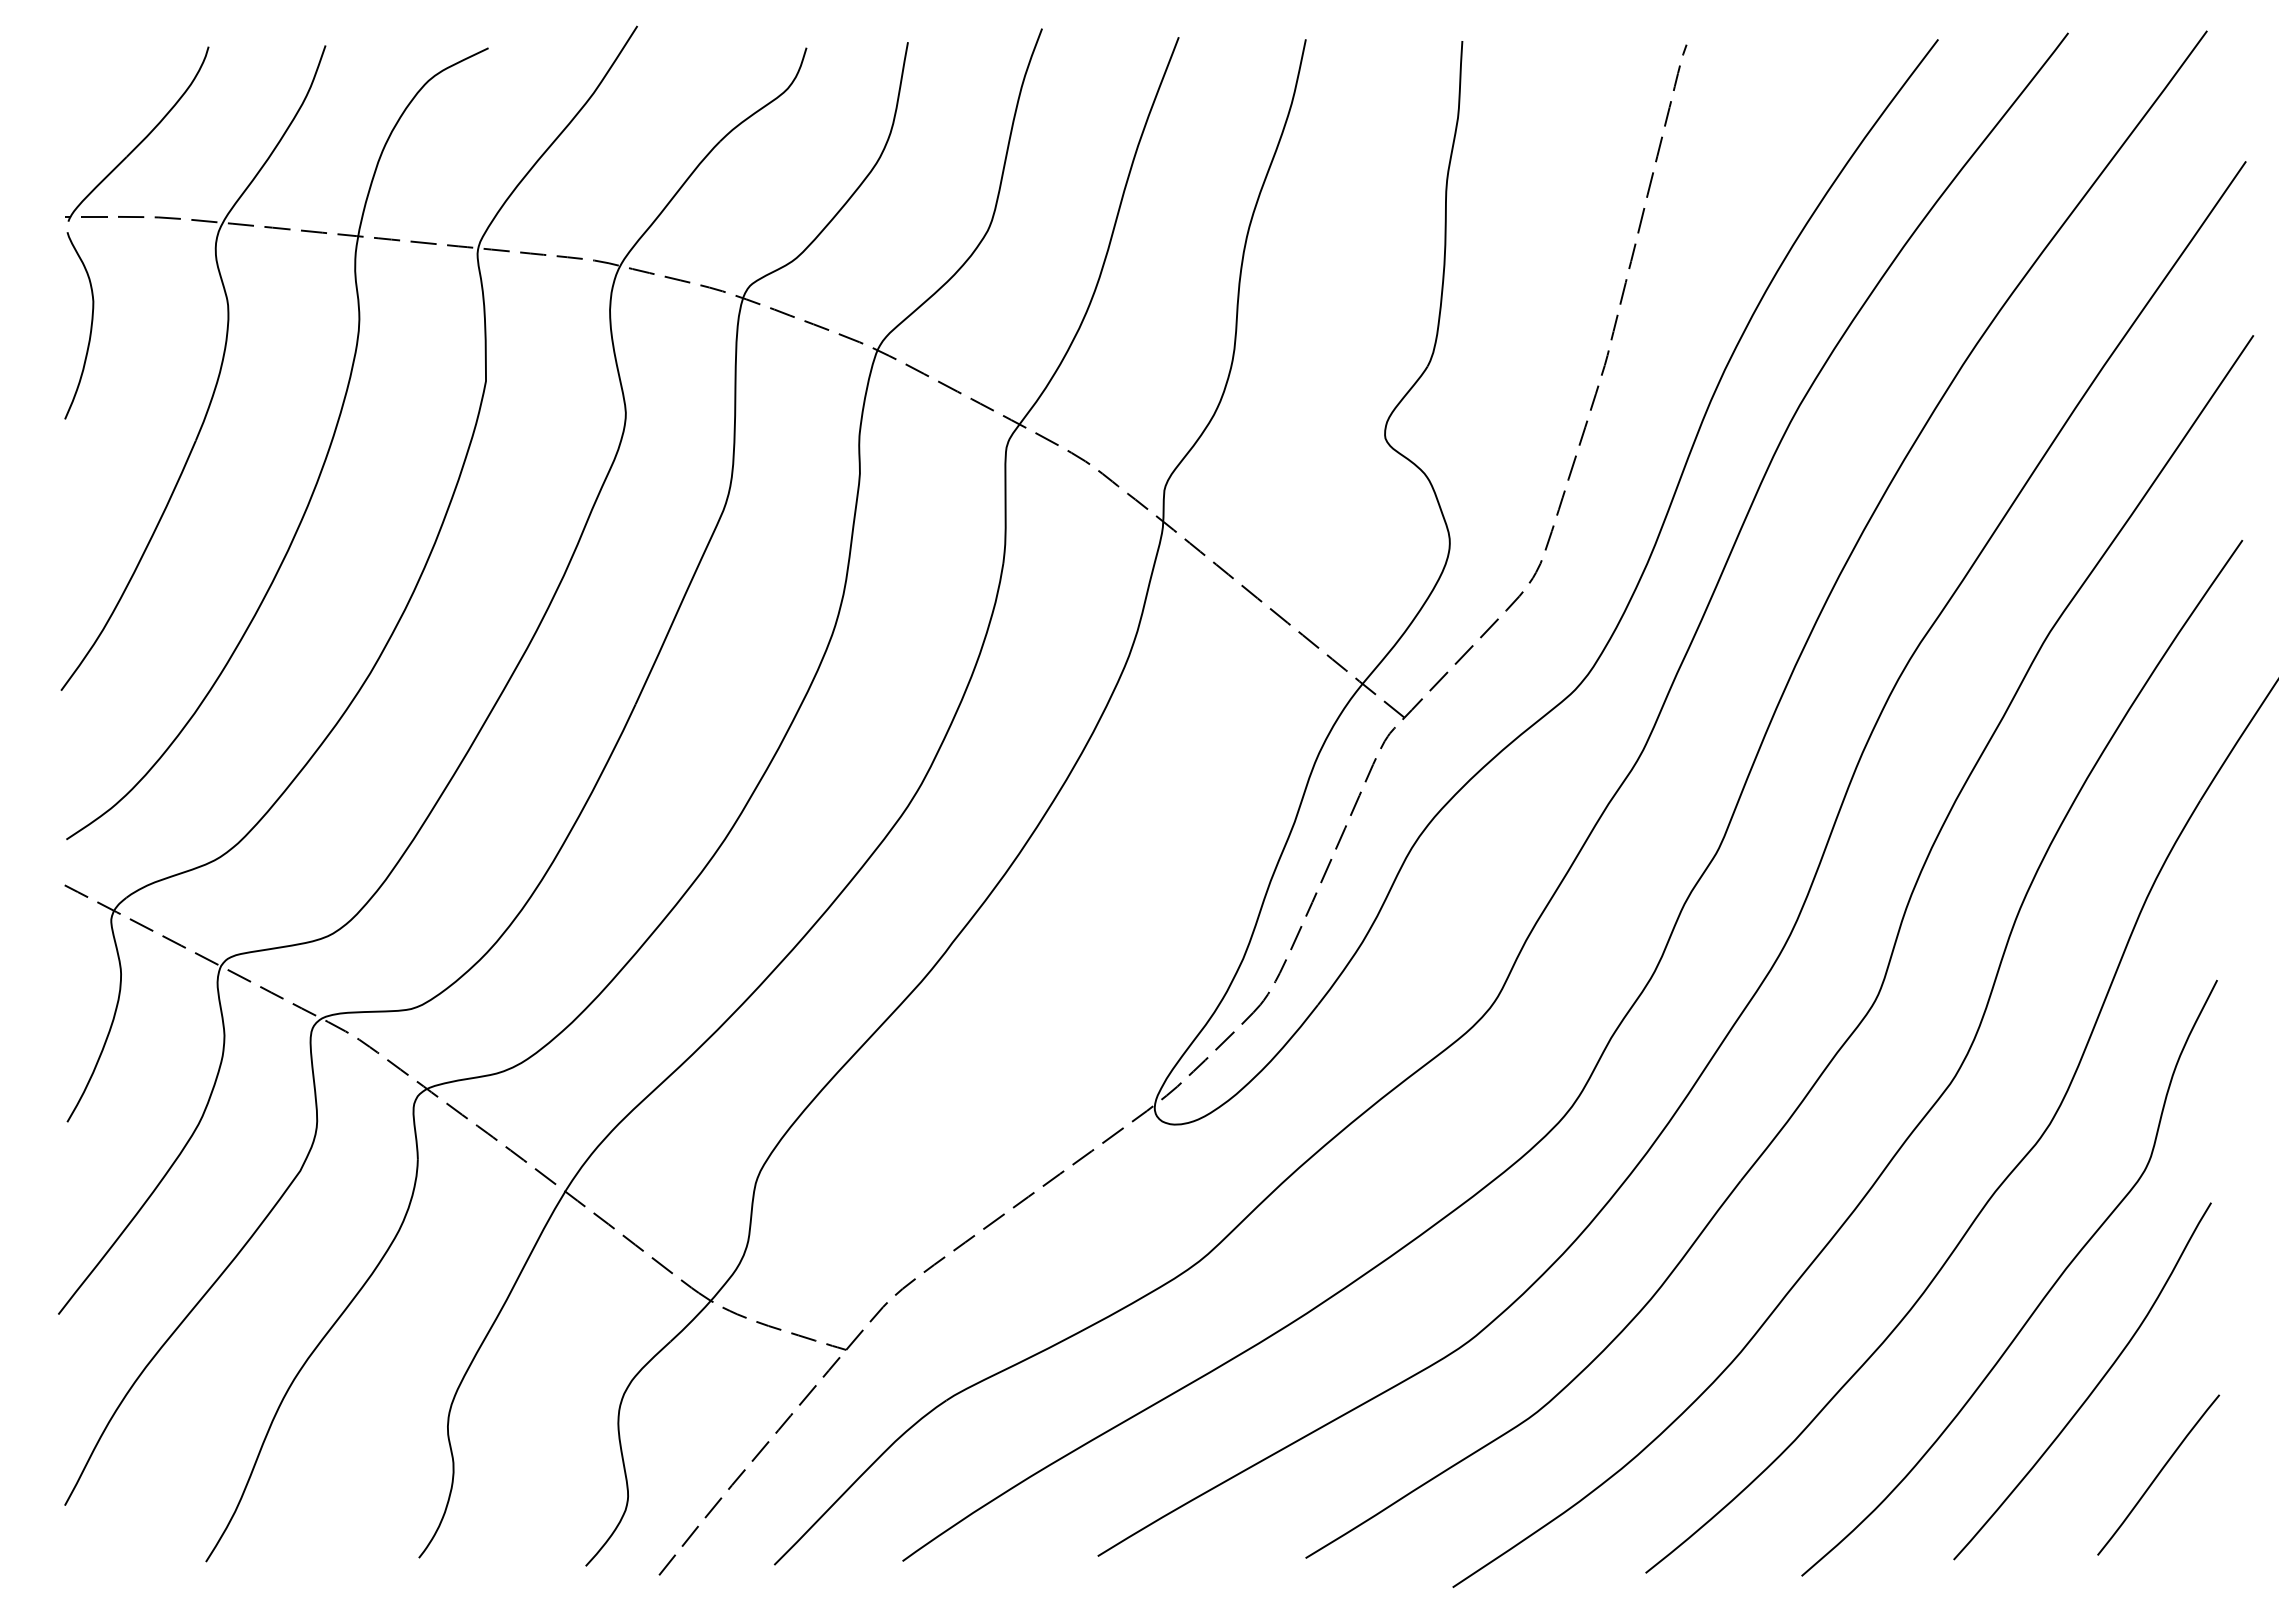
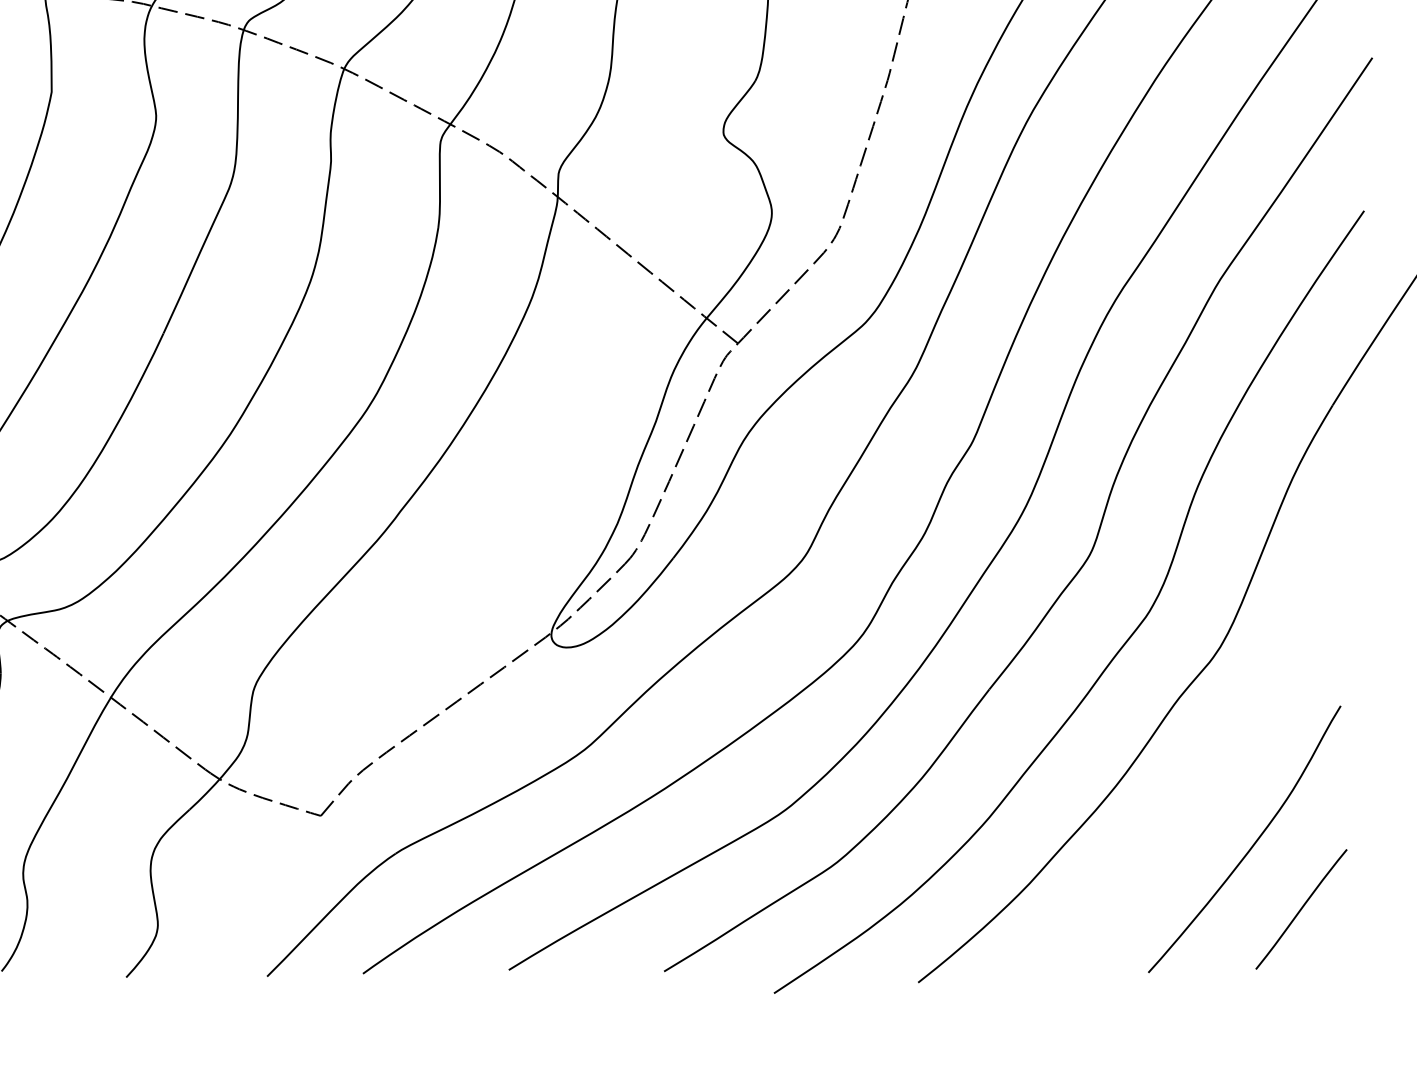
curve: (2041, 1299) -> (1213, 778), removed
curve: (745, 1469) -> (245, 905), removed

